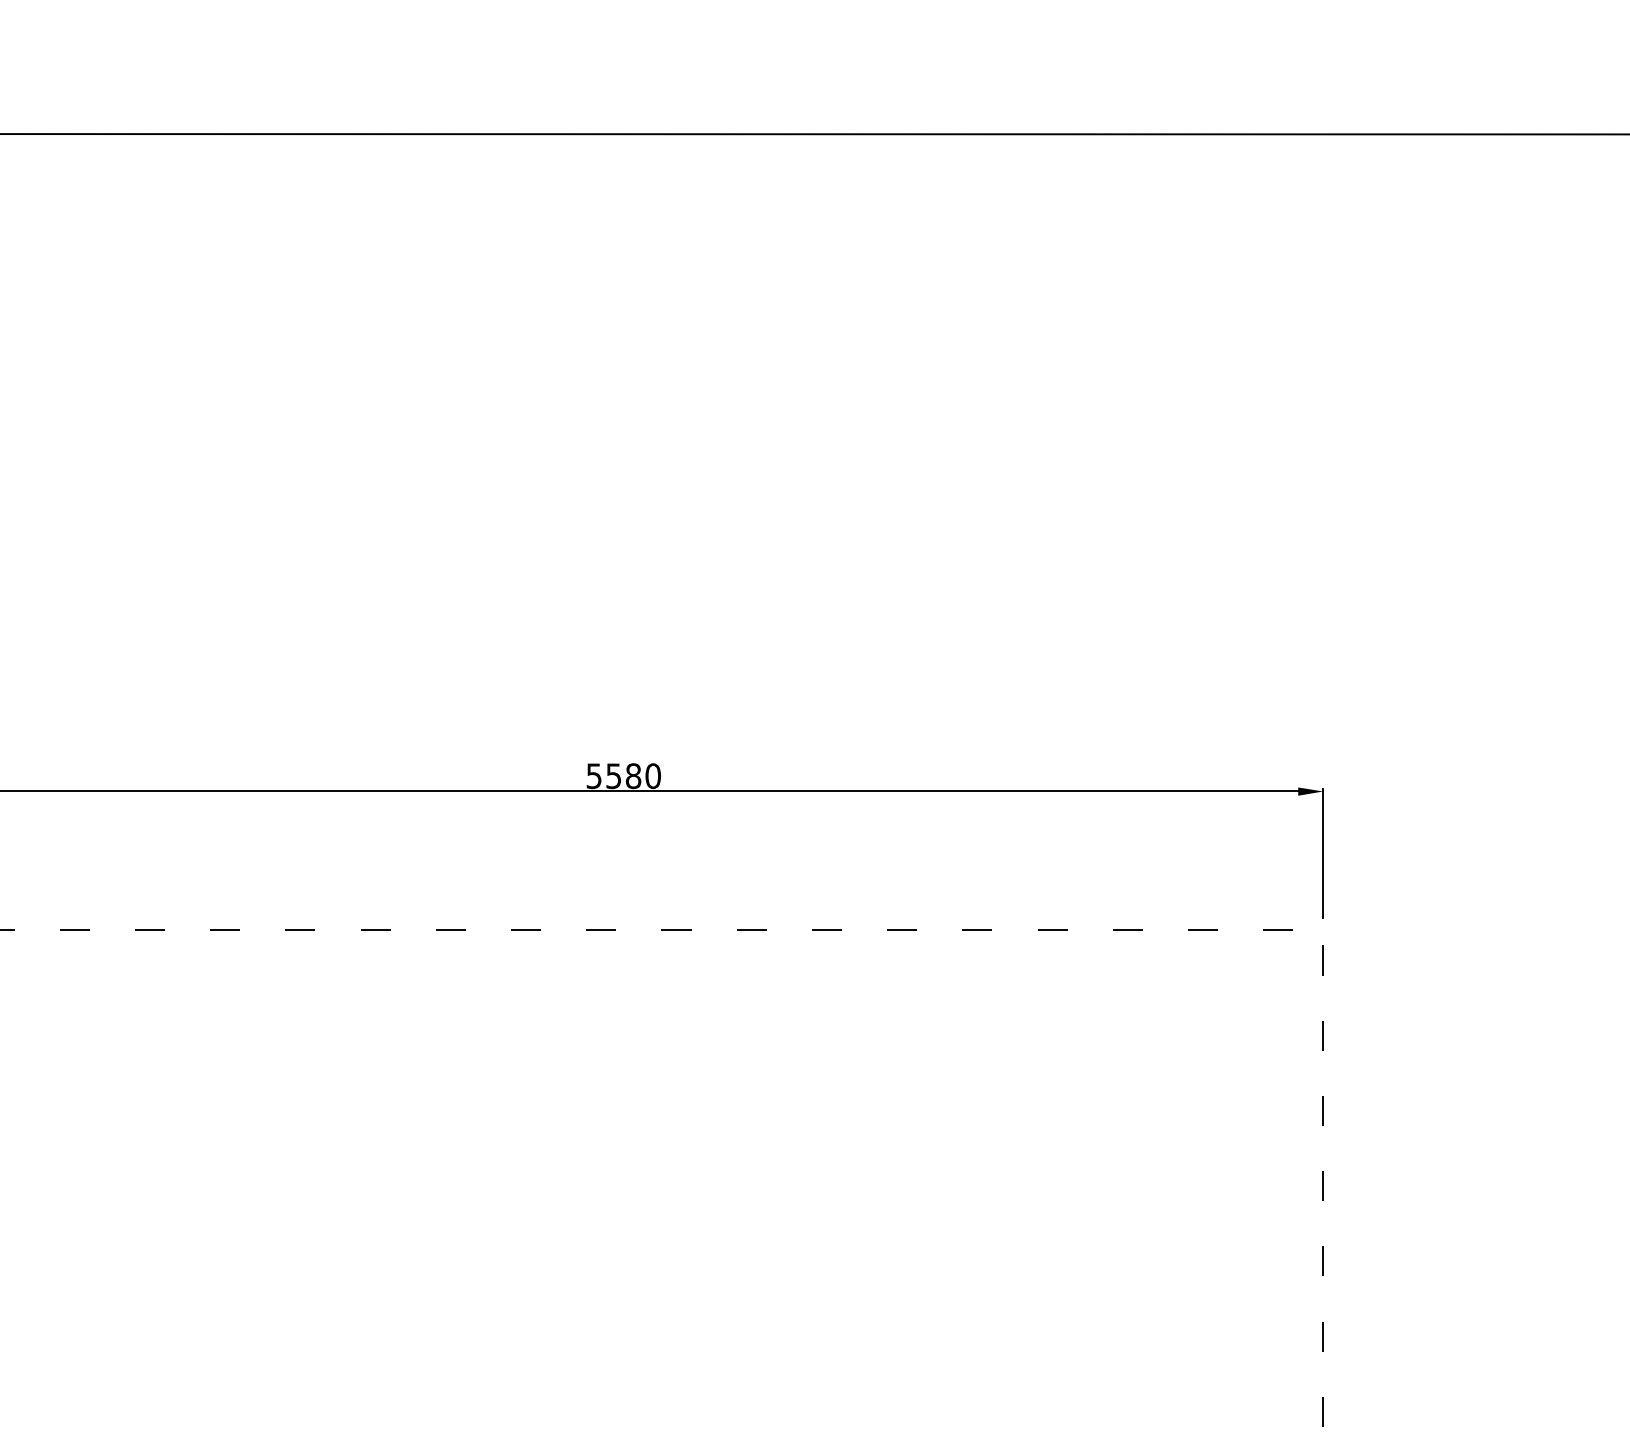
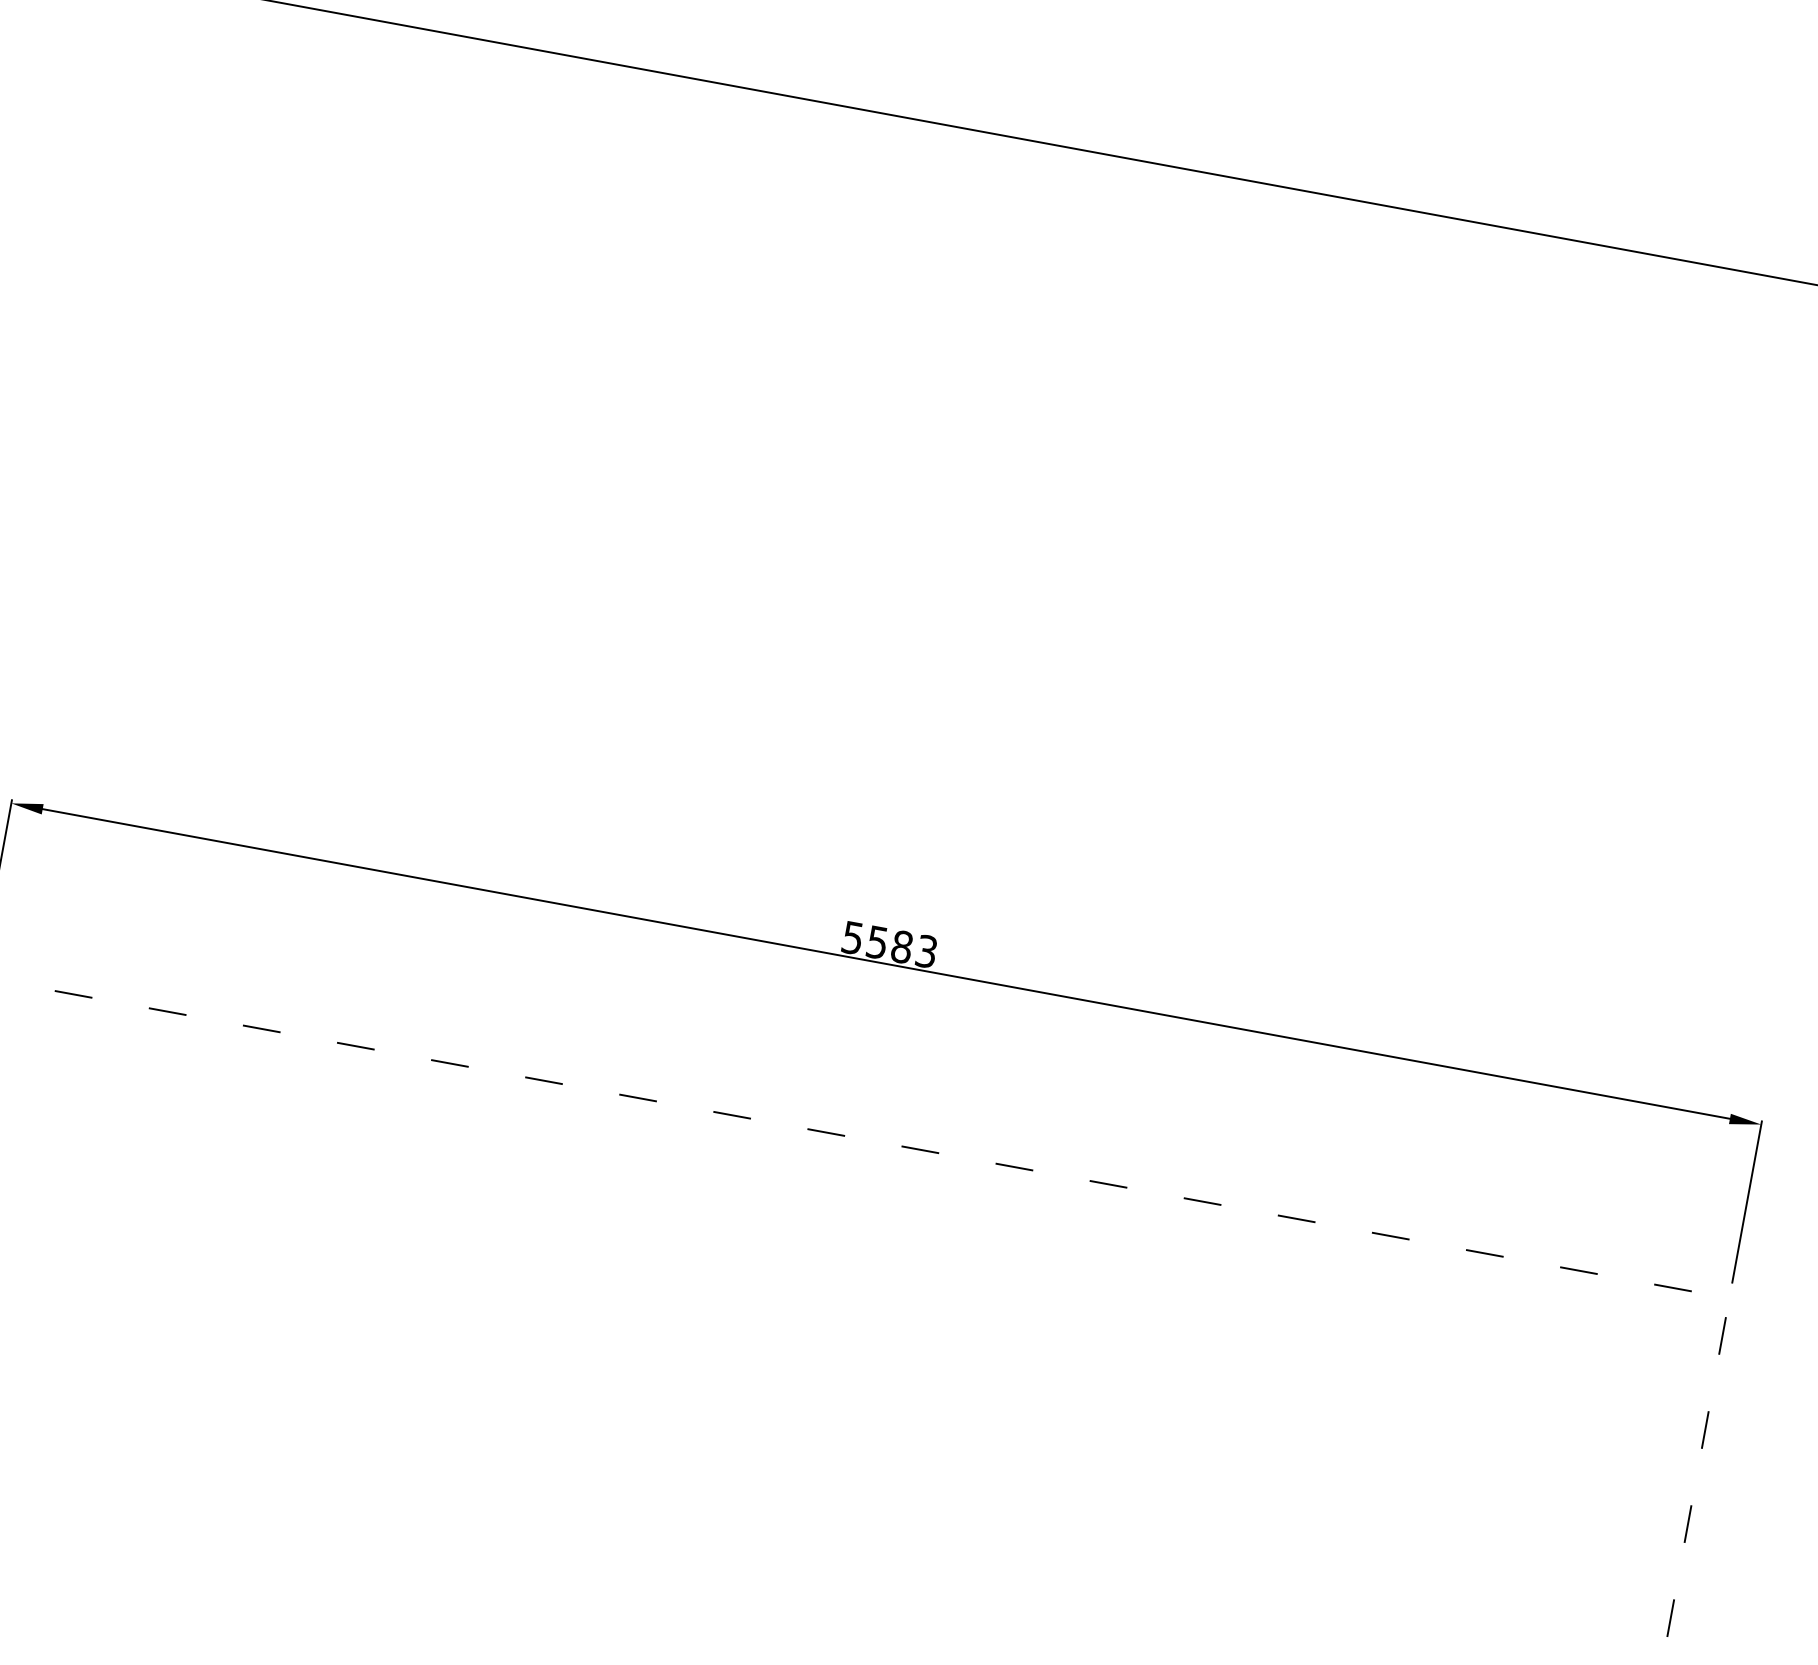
text: (652, 776) -> (925, 951), 5580 -> 5583

